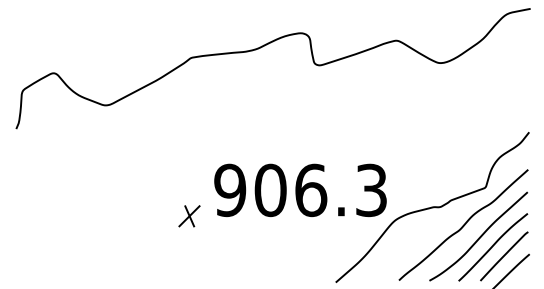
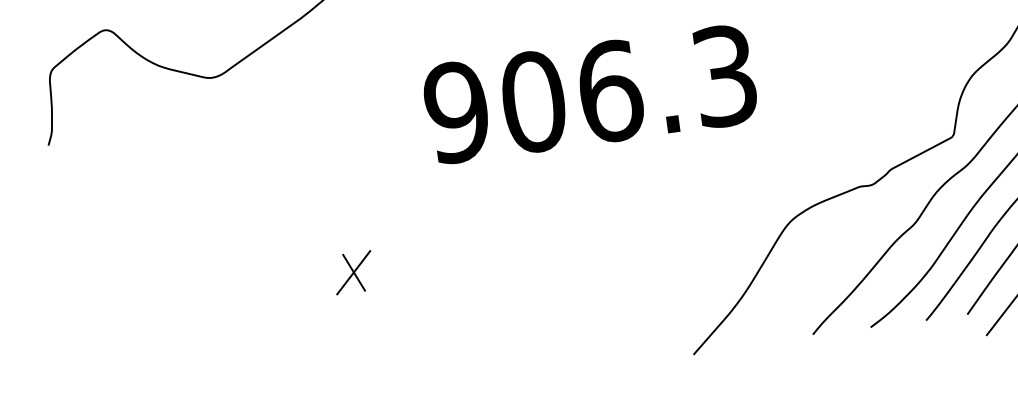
text: (300, 190) -> (590, 94), moved
part: (189, 216) -> (353, 273), moved

